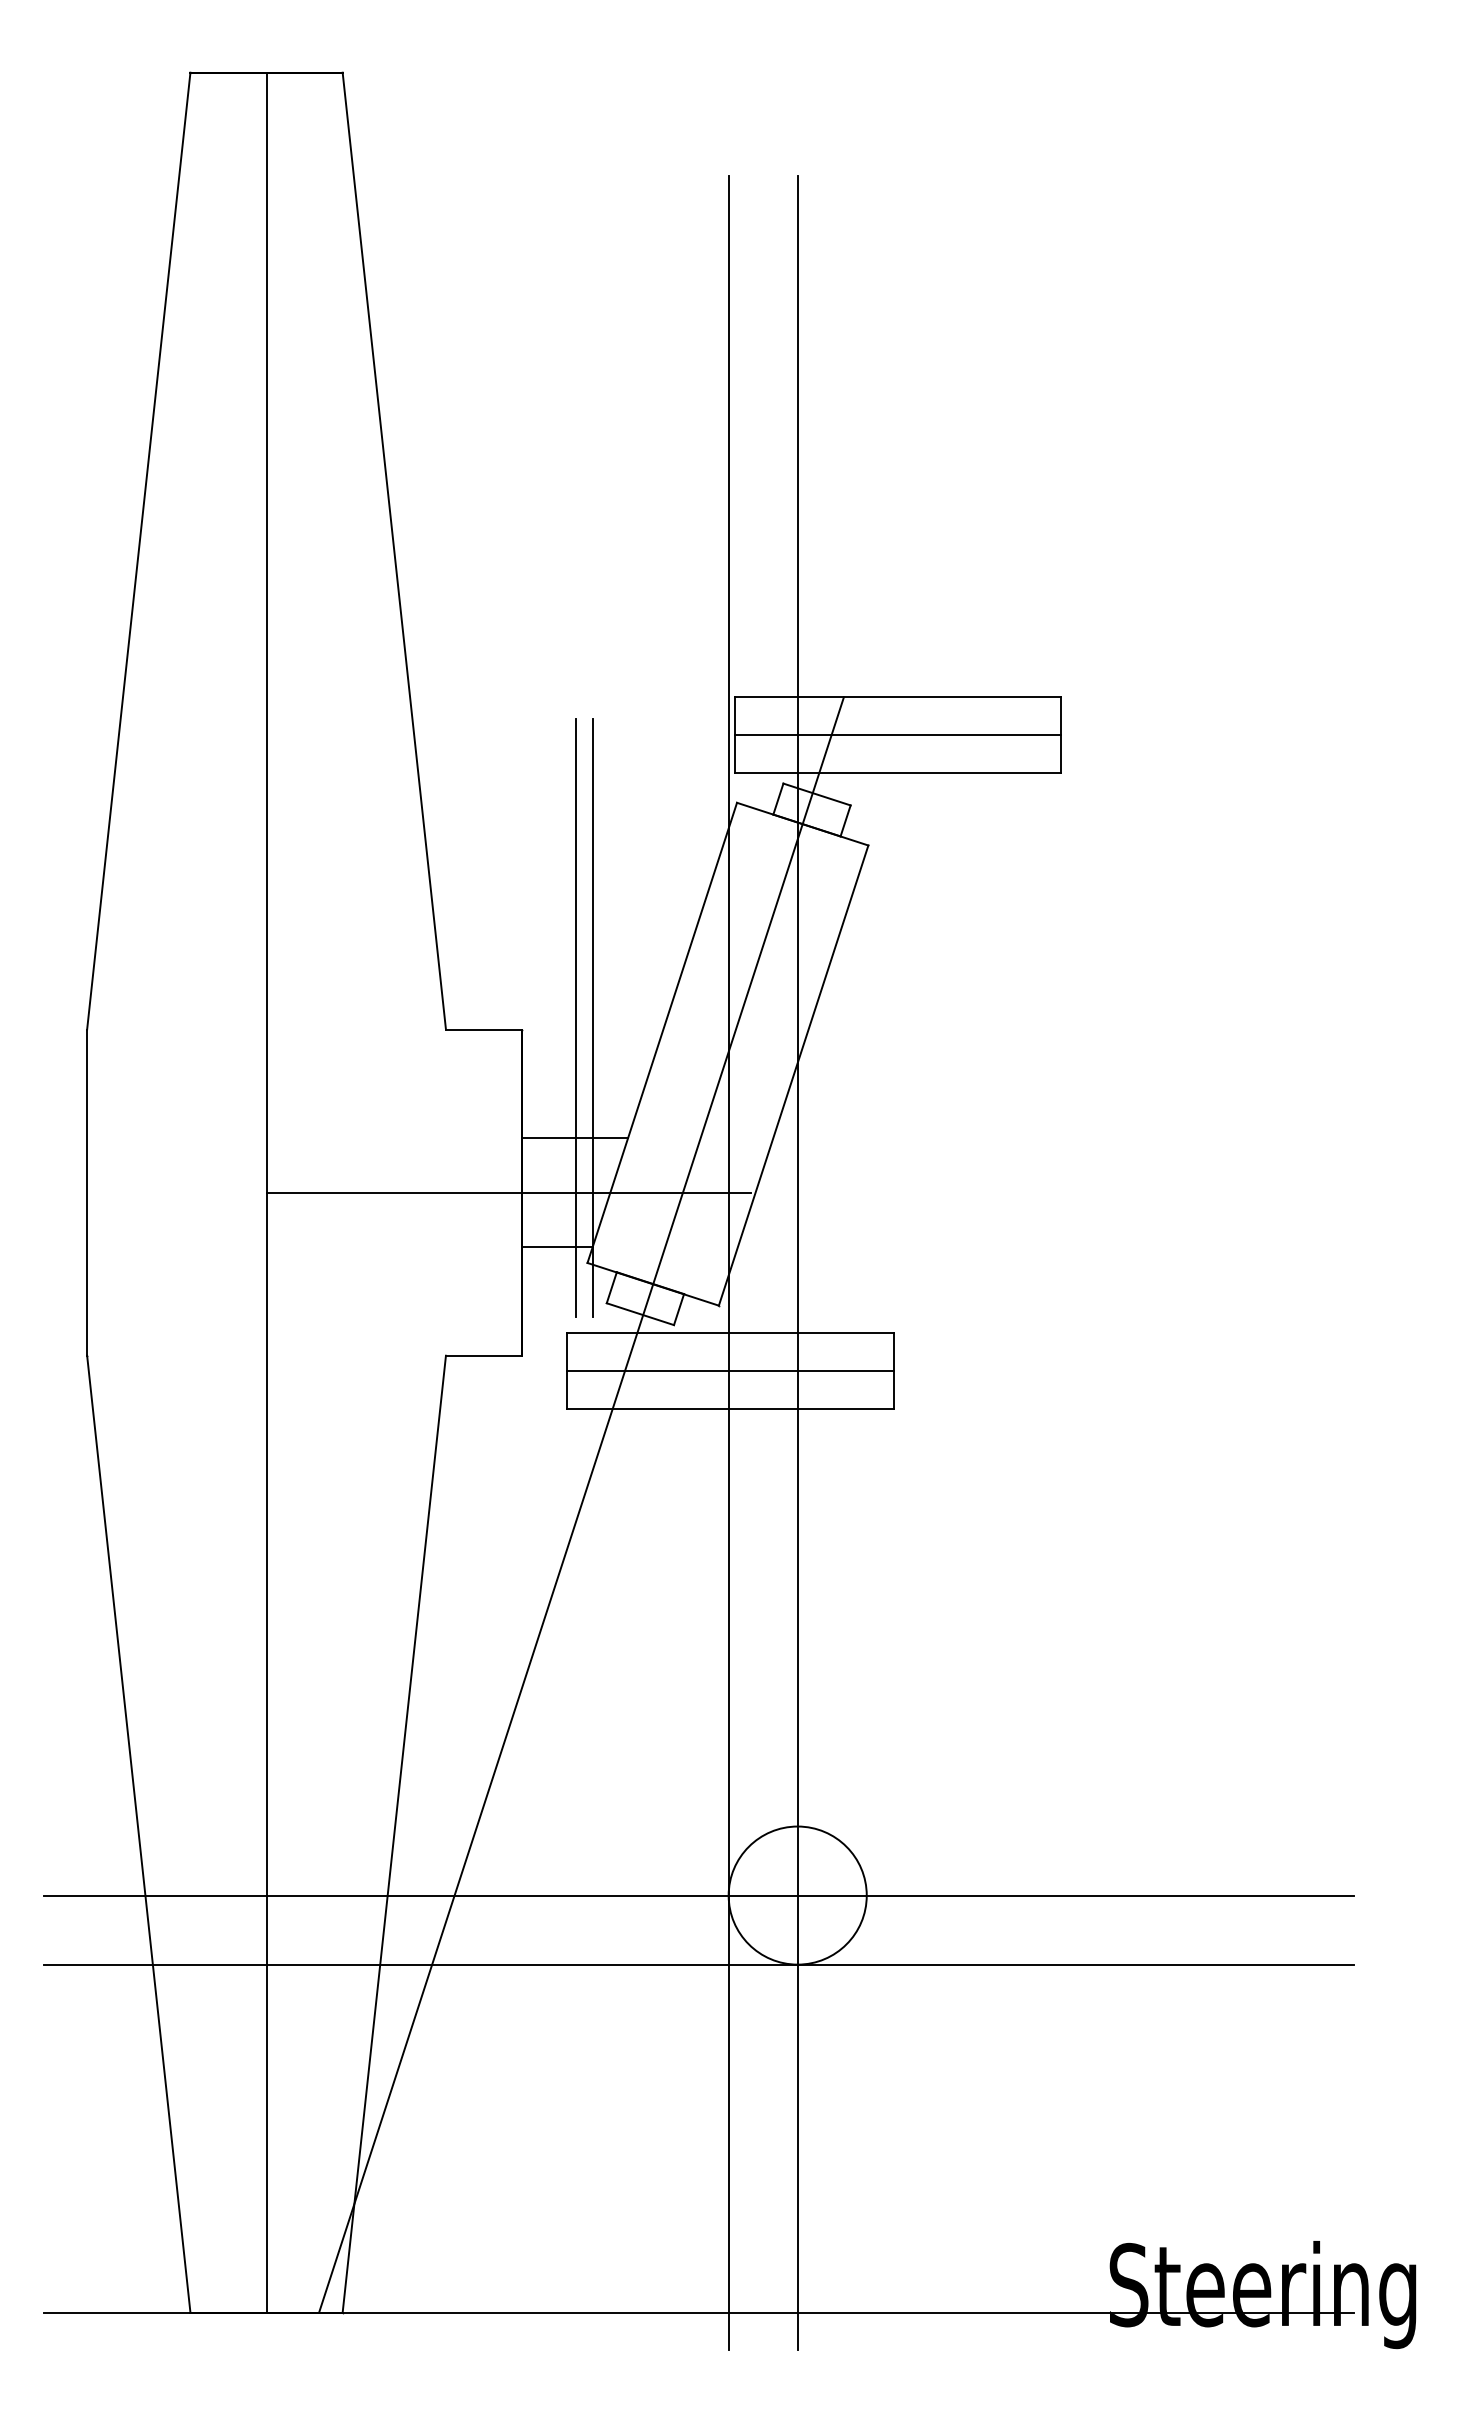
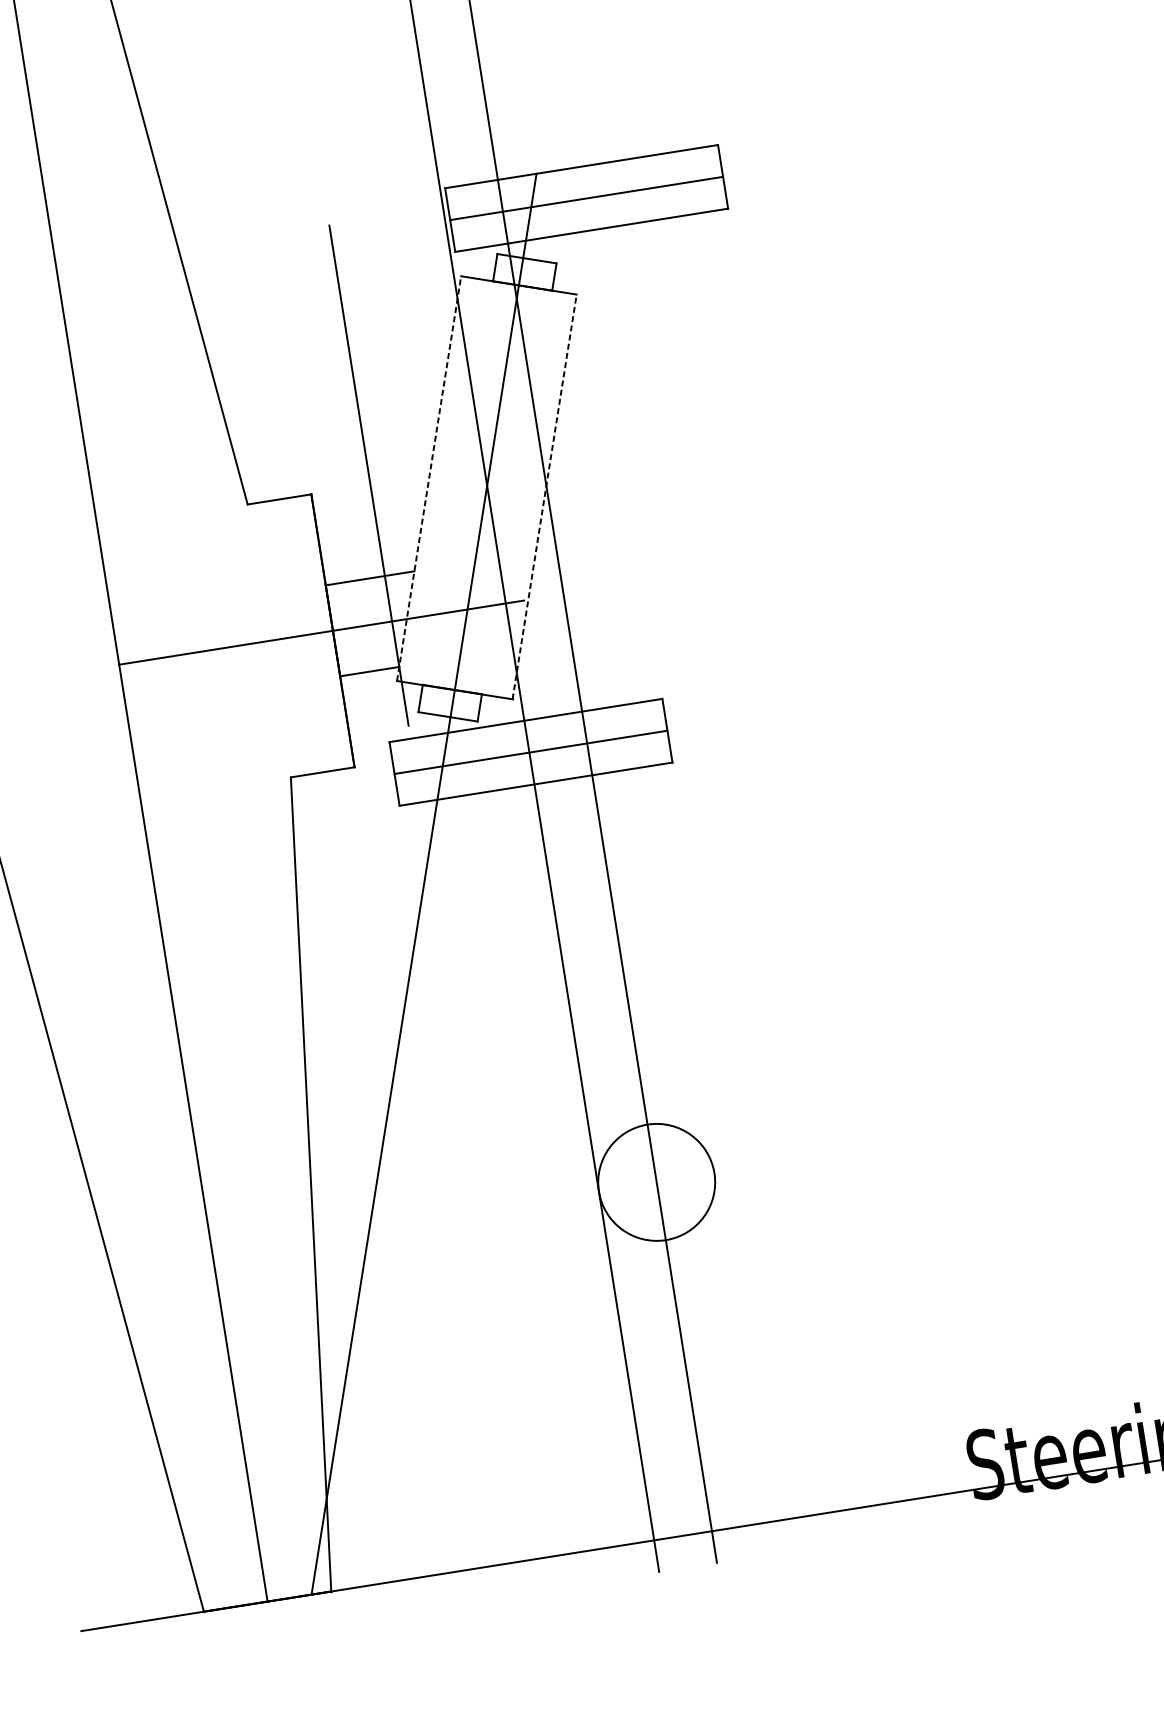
line: (576, 1018) -> (355, 477), removed
line: (662, 1032) -> (429, 478), solid -> dashed
line: (793, 1075) -> (544, 496), solid -> dashed
line: (698, 1895) -> (573, 1195), removed
line: (698, 1964) -> (582, 1253), removed

